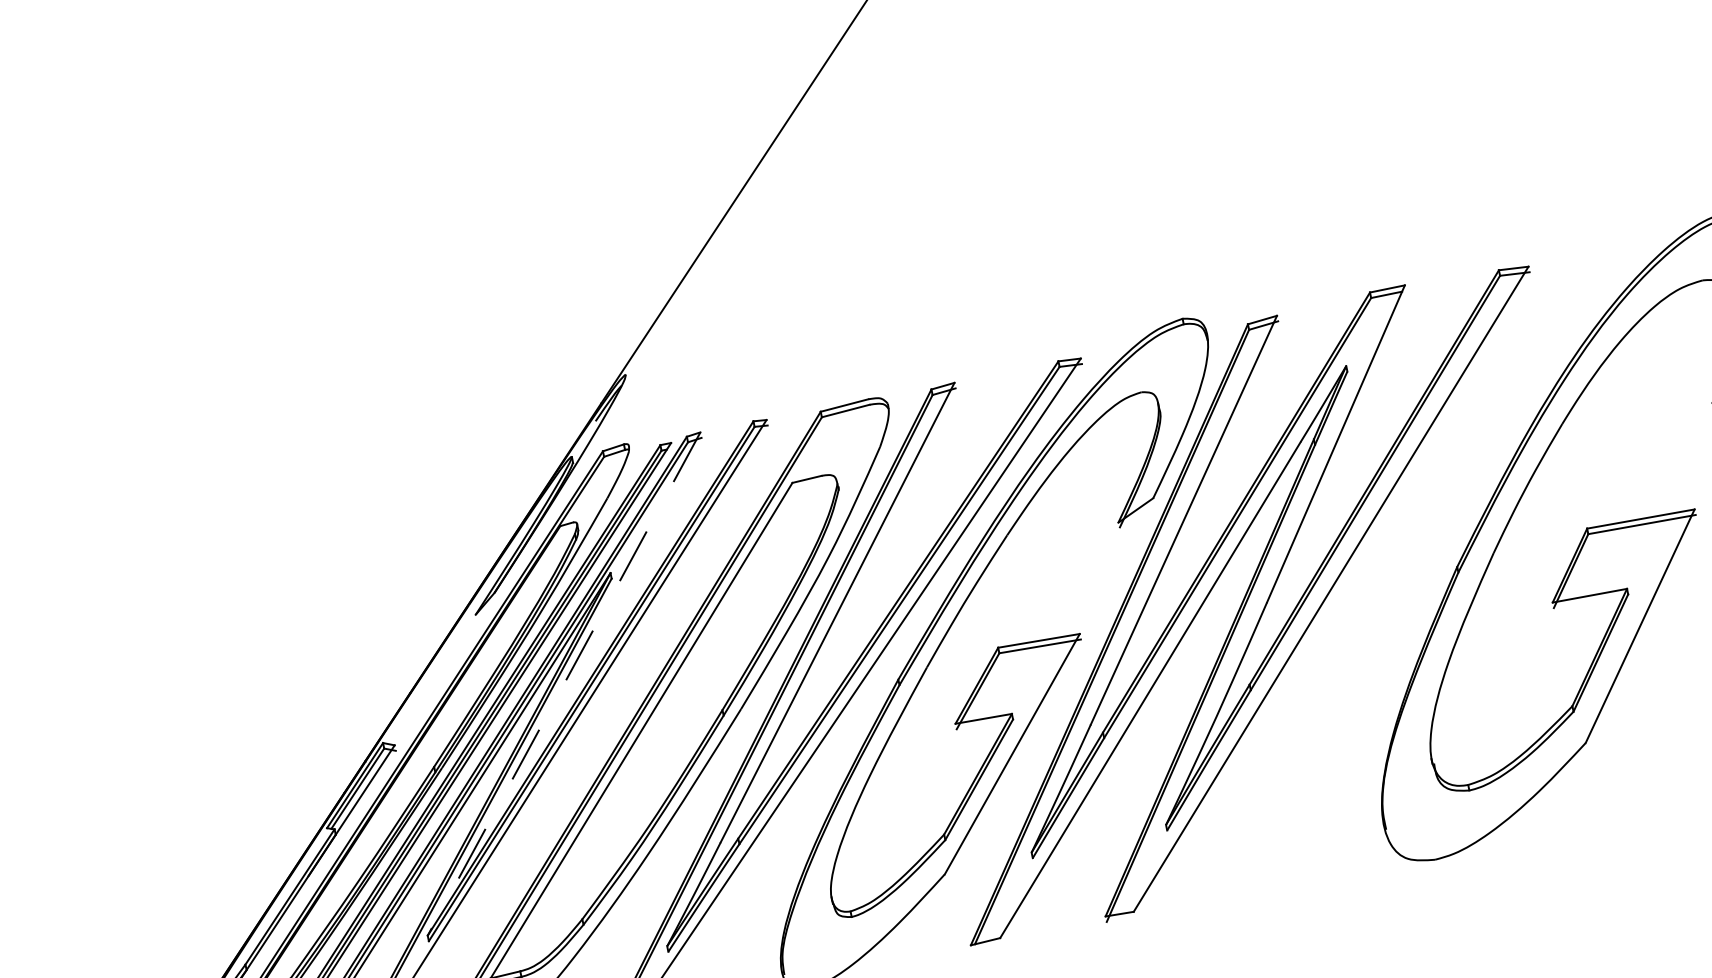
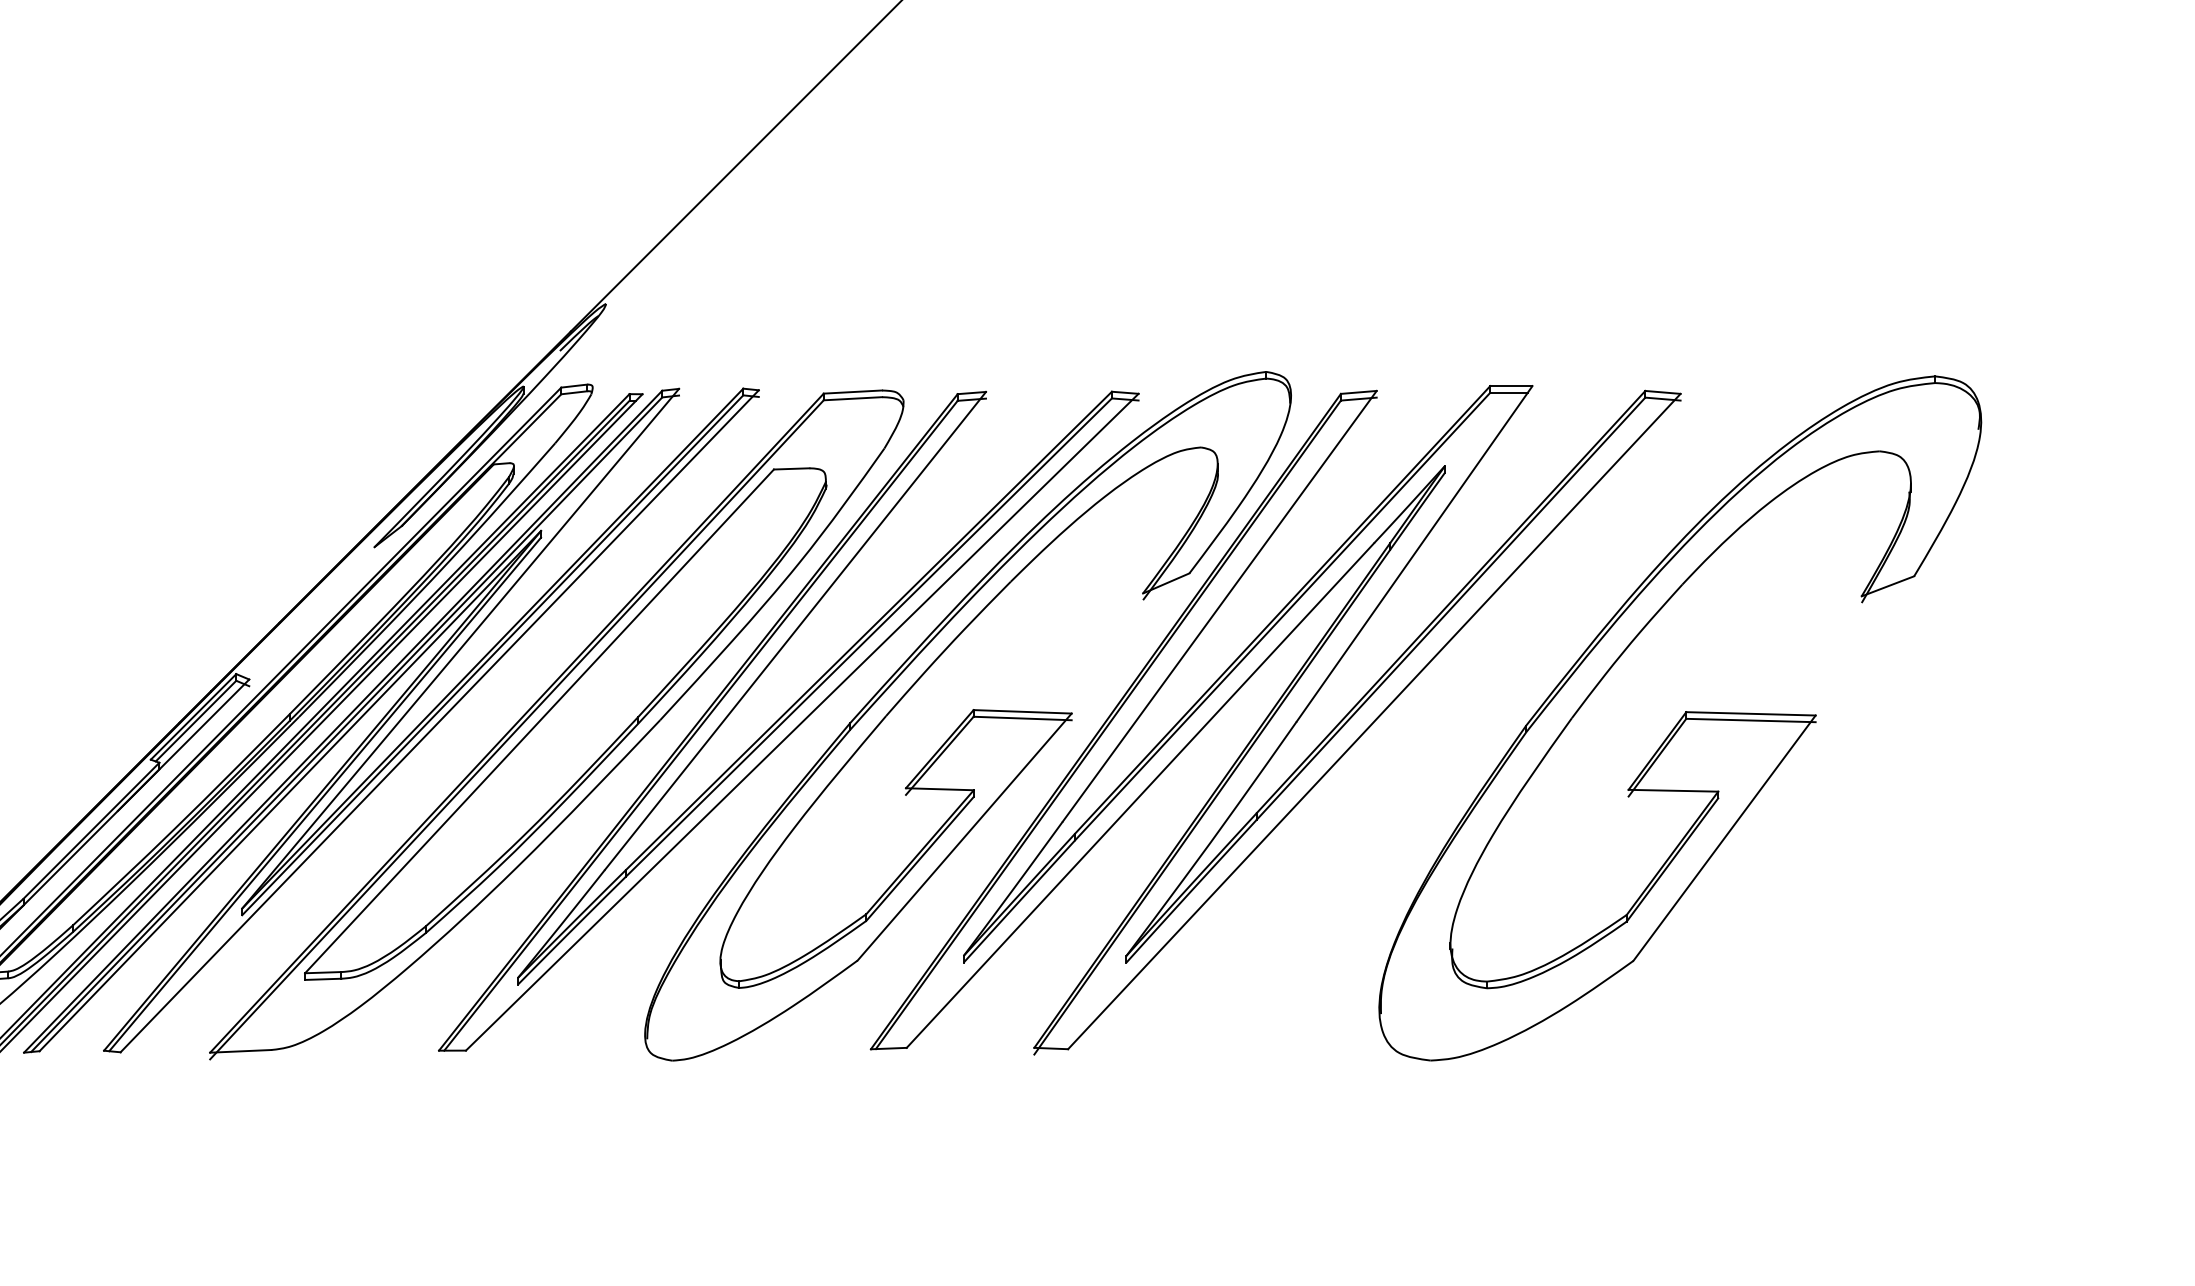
line: (564, 684) -> (460, 649), dashed -> solid

